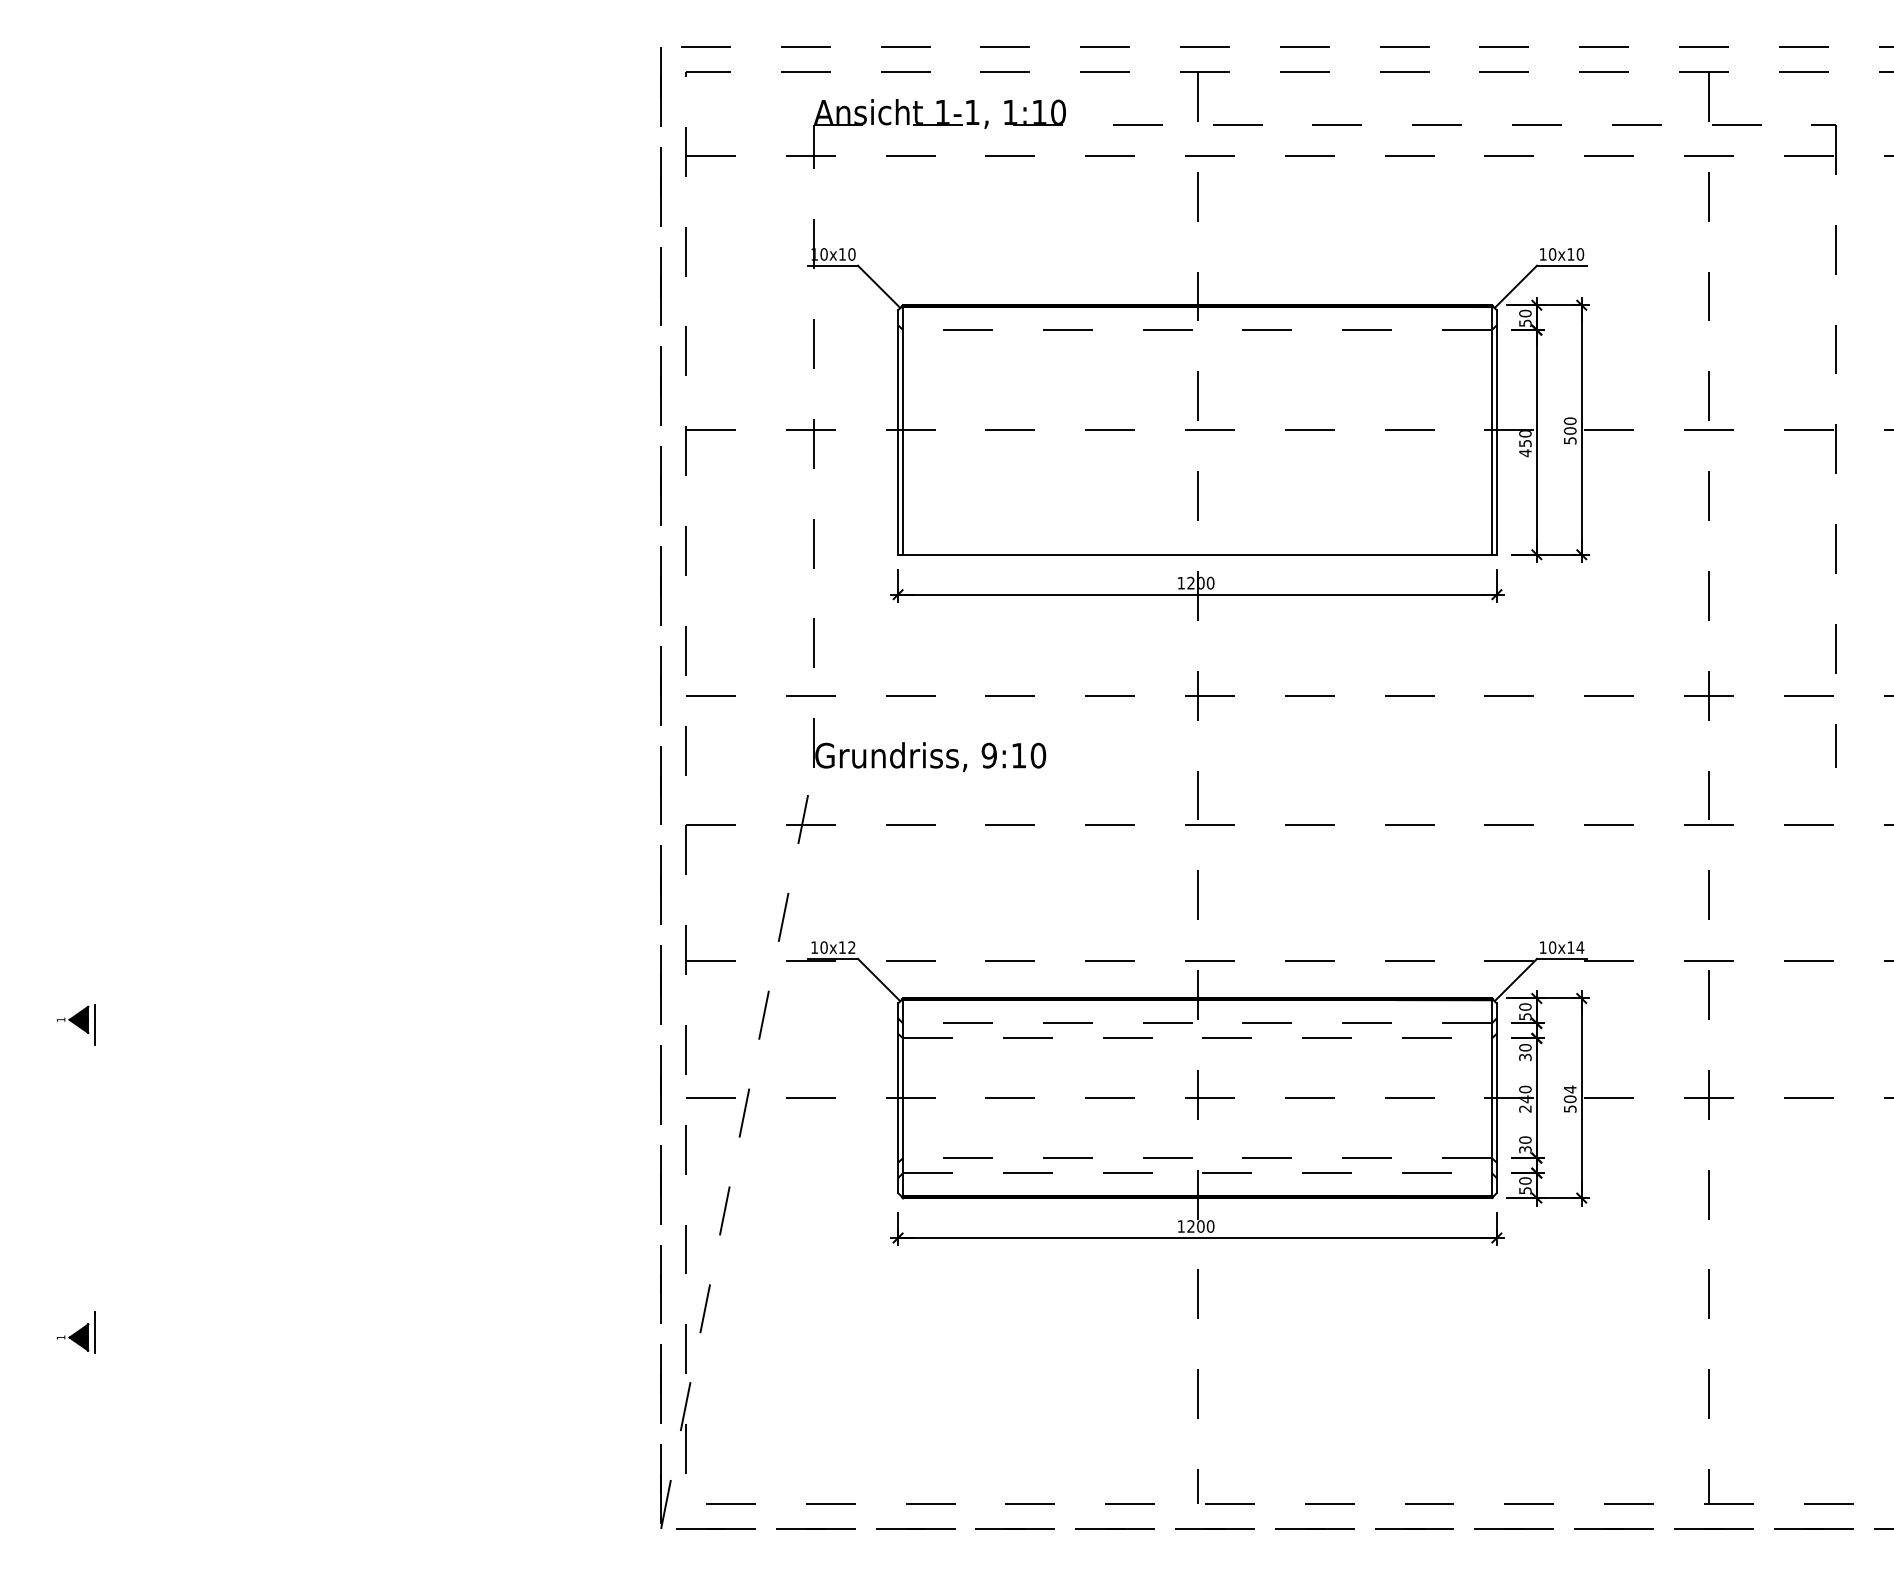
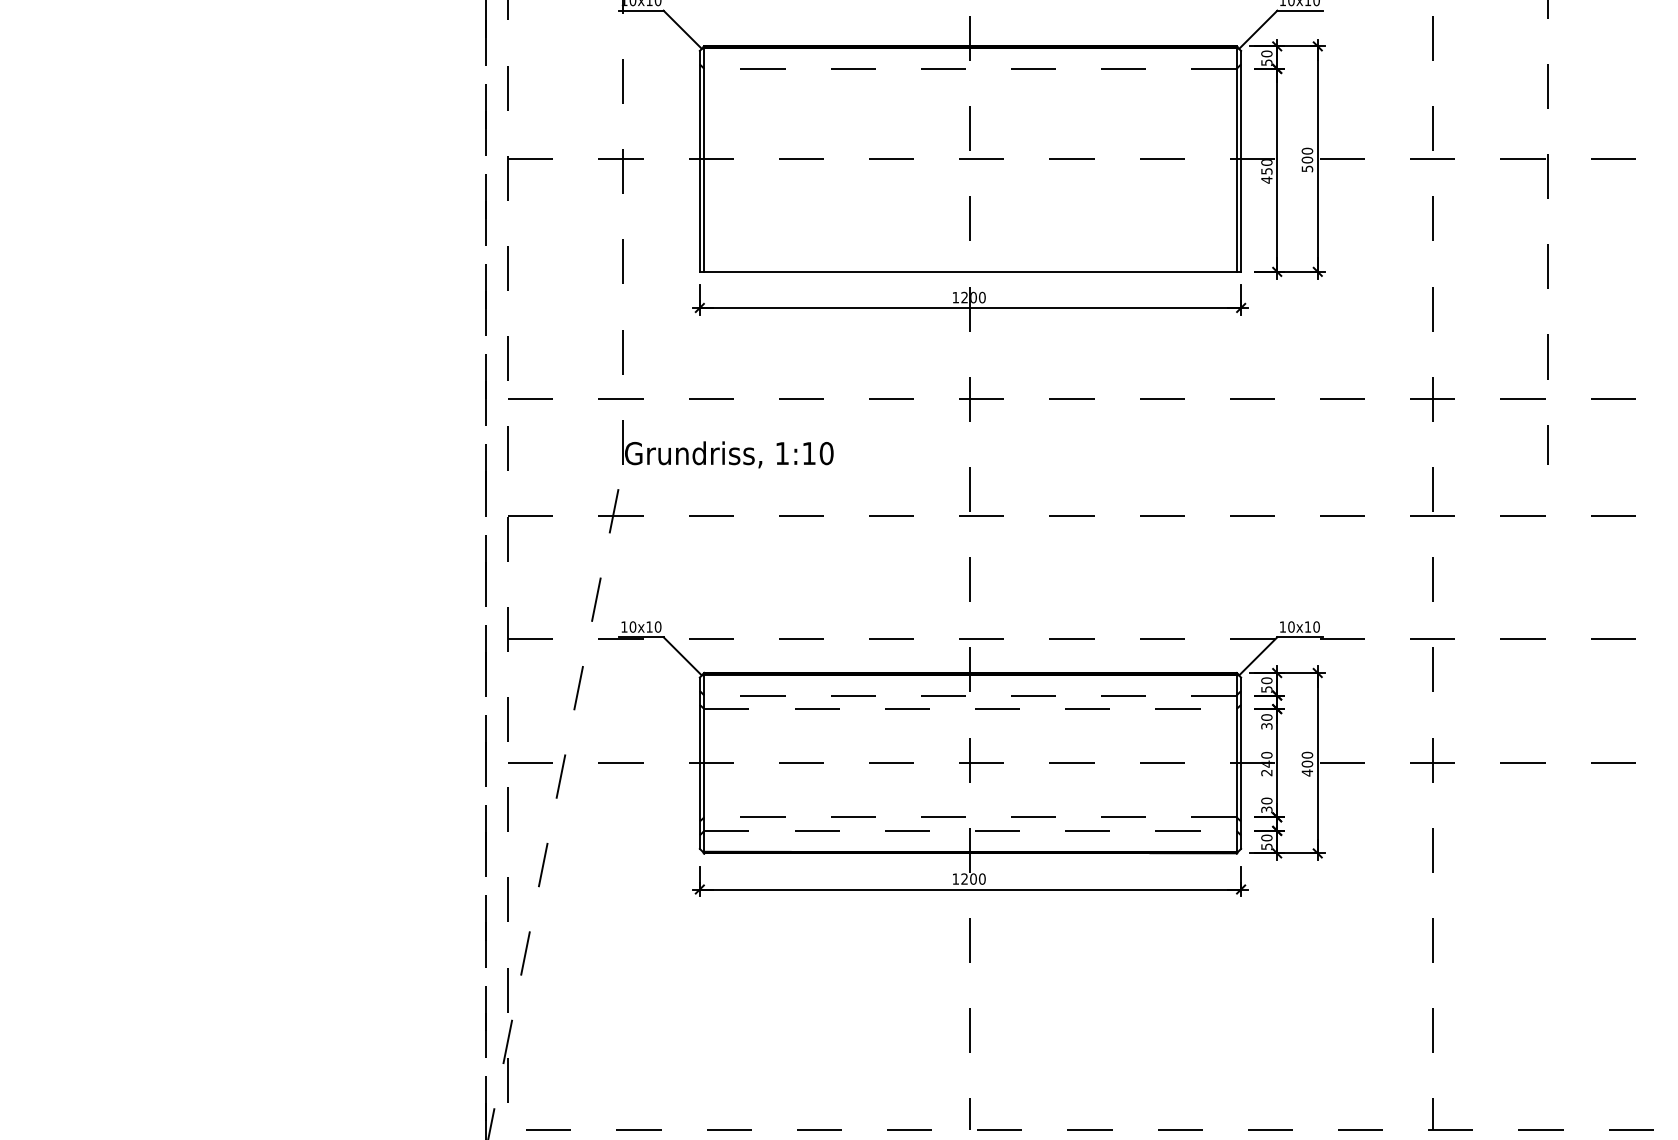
text: (988, 755) -> (781, 453), 9:10 -> 1:10
text: (851, 947) -> (657, 626), 10x12 -> 10x10
text: (1580, 947) -> (1316, 626), 10x14 -> 10x10
text: (1569, 1099) -> (1306, 764), 504 -> 400

